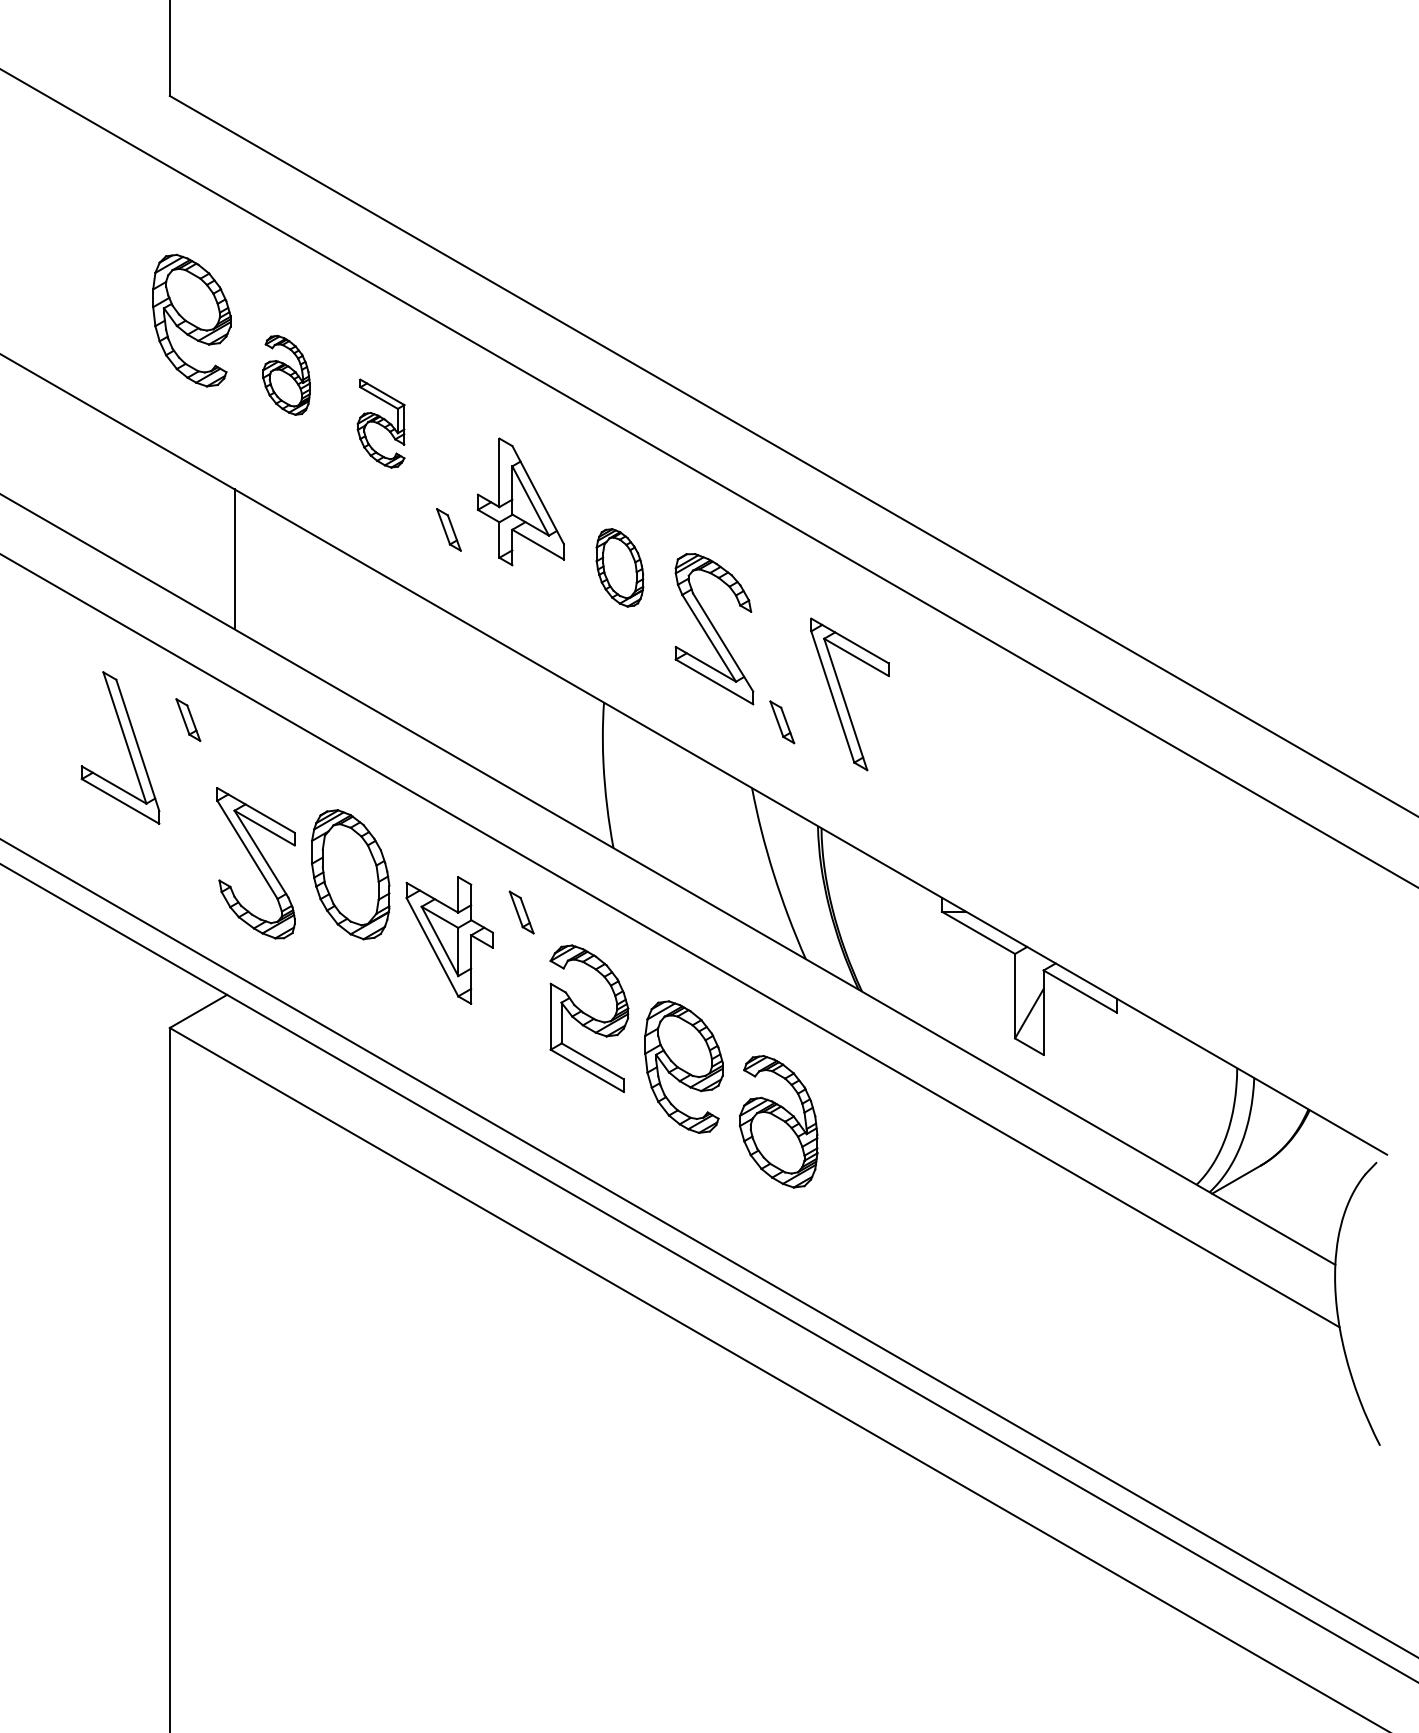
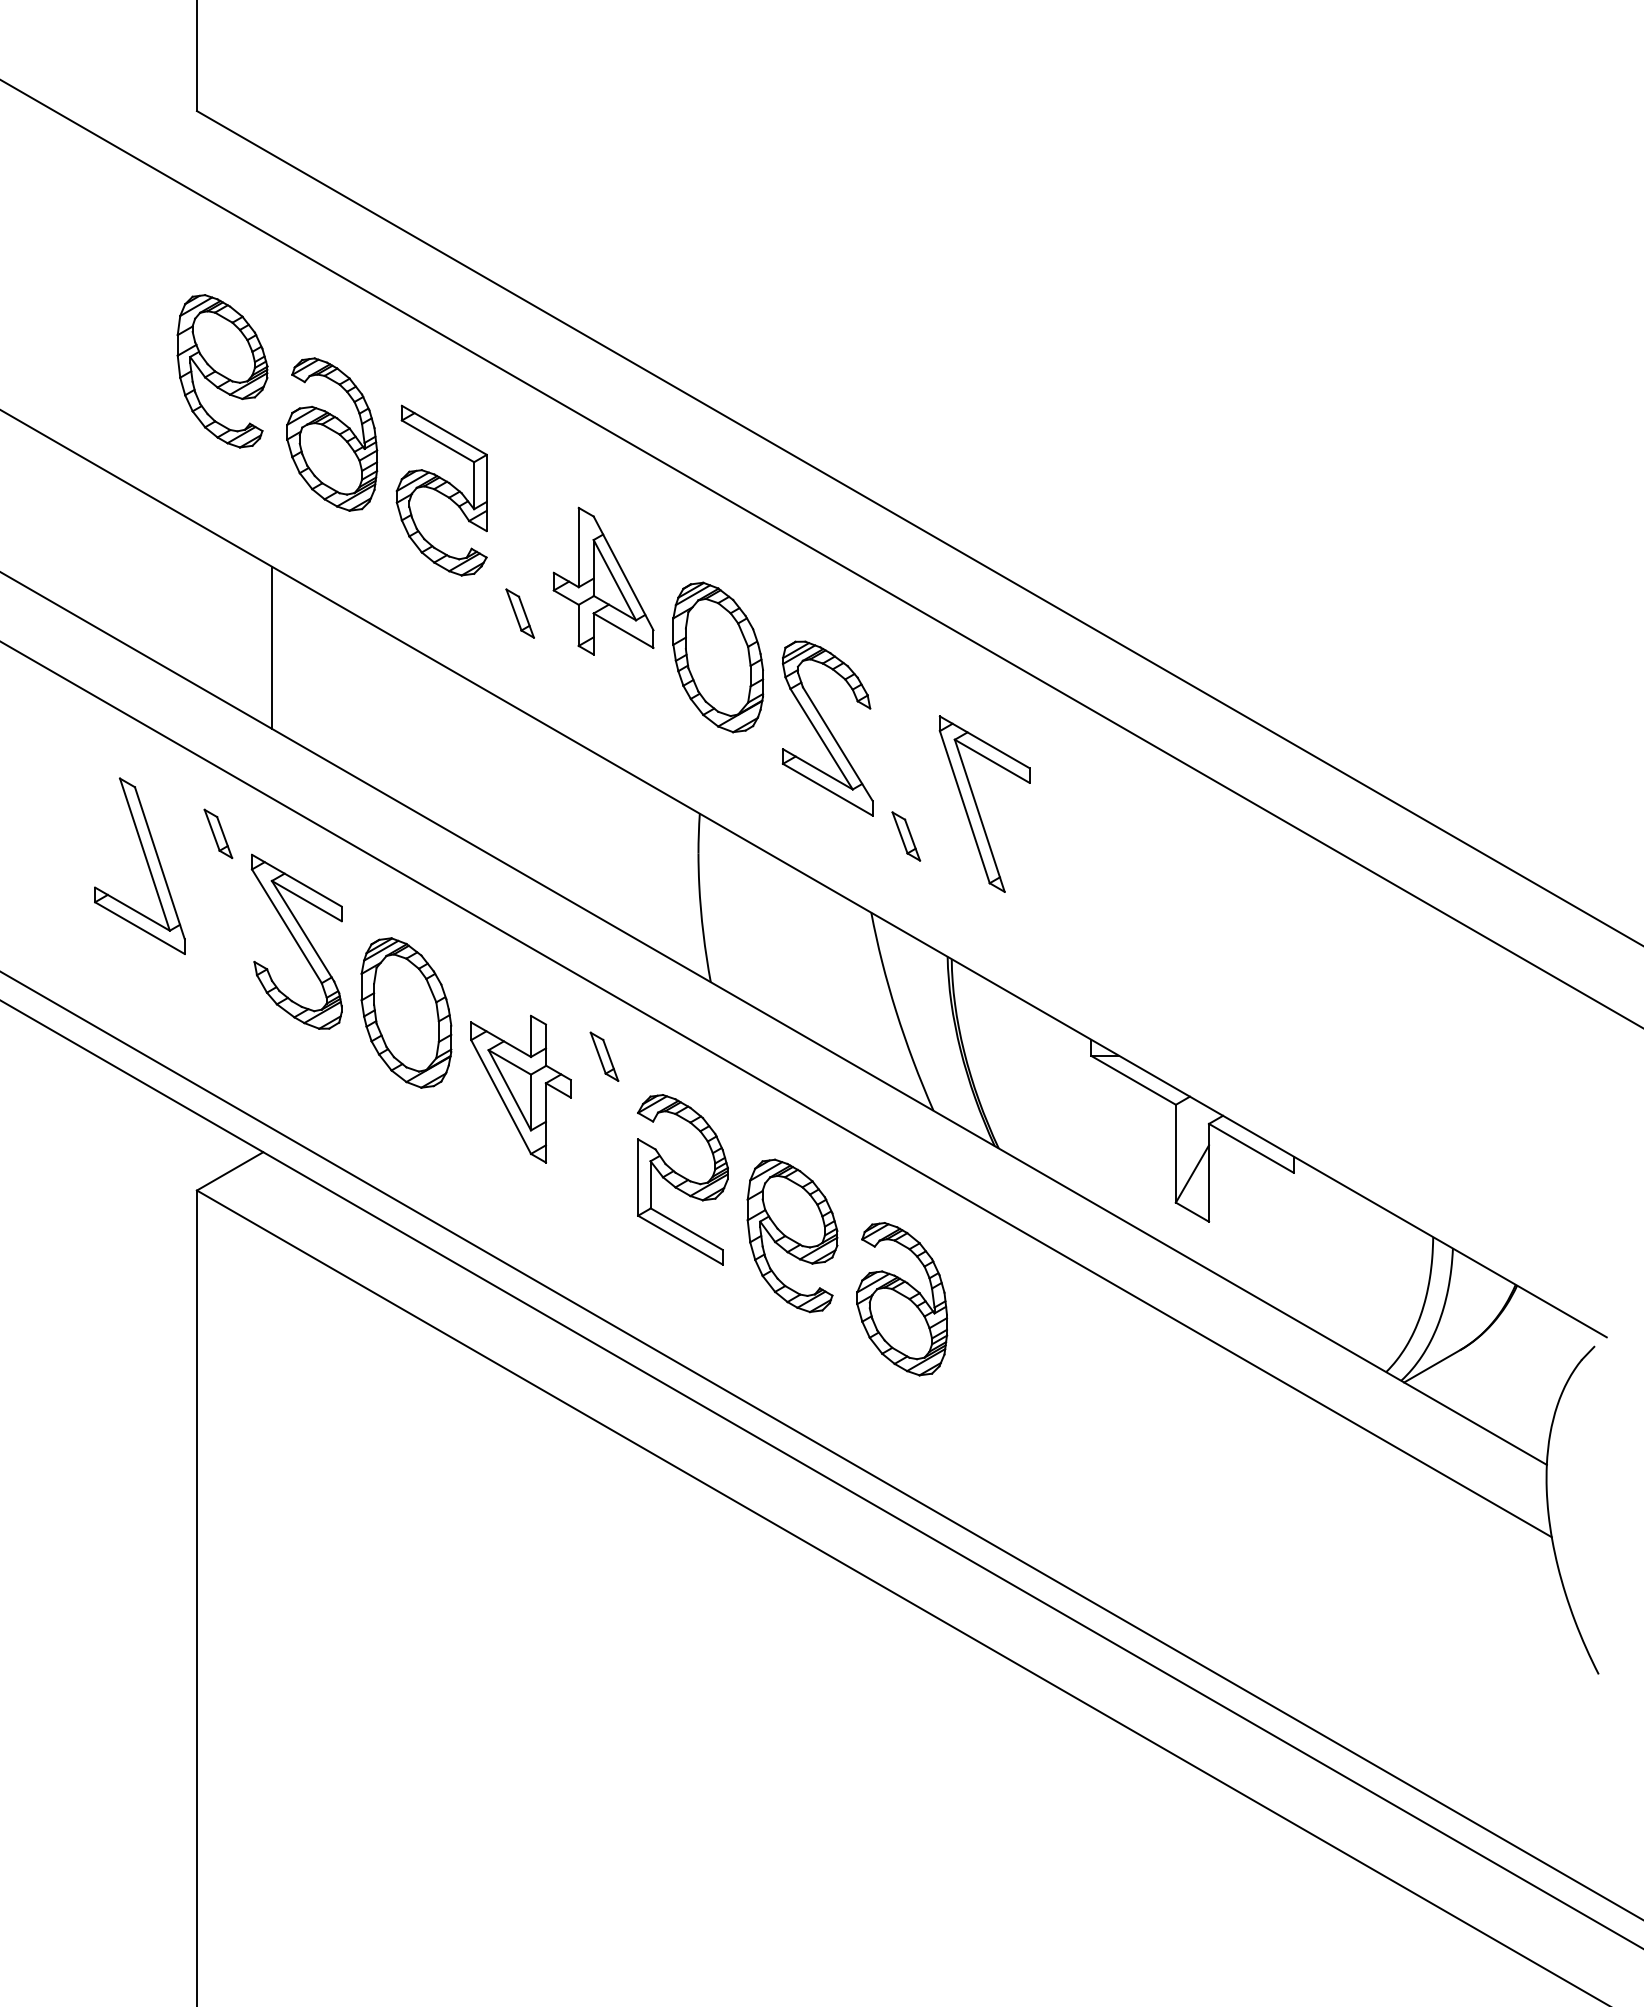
part: (286, 375) -> (332, 434), size x1.67
part: (380, 423) -> (440, 490), size x1.67
part: (619, 567) -> (717, 657), size x1.67
part: (255, 863) -> (296, 942), moved

